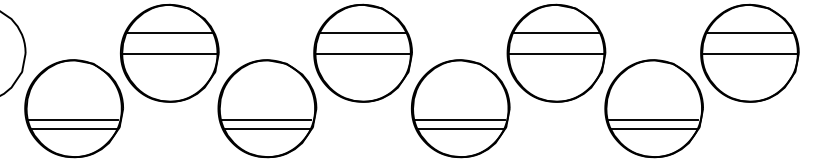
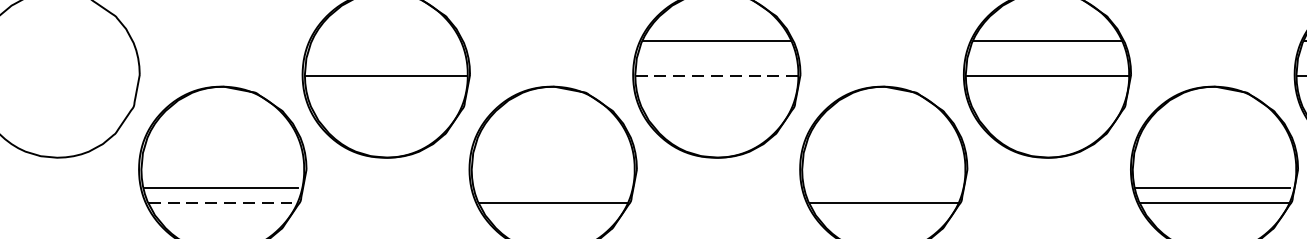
line: (169, 33) -> (385, 40), removed
line: (363, 54) -> (717, 76), solid -> dashed
line: (266, 119) -> (551, 188), removed
line: (460, 119) -> (883, 188), removed
line: (74, 128) -> (223, 203), solid -> dashed

